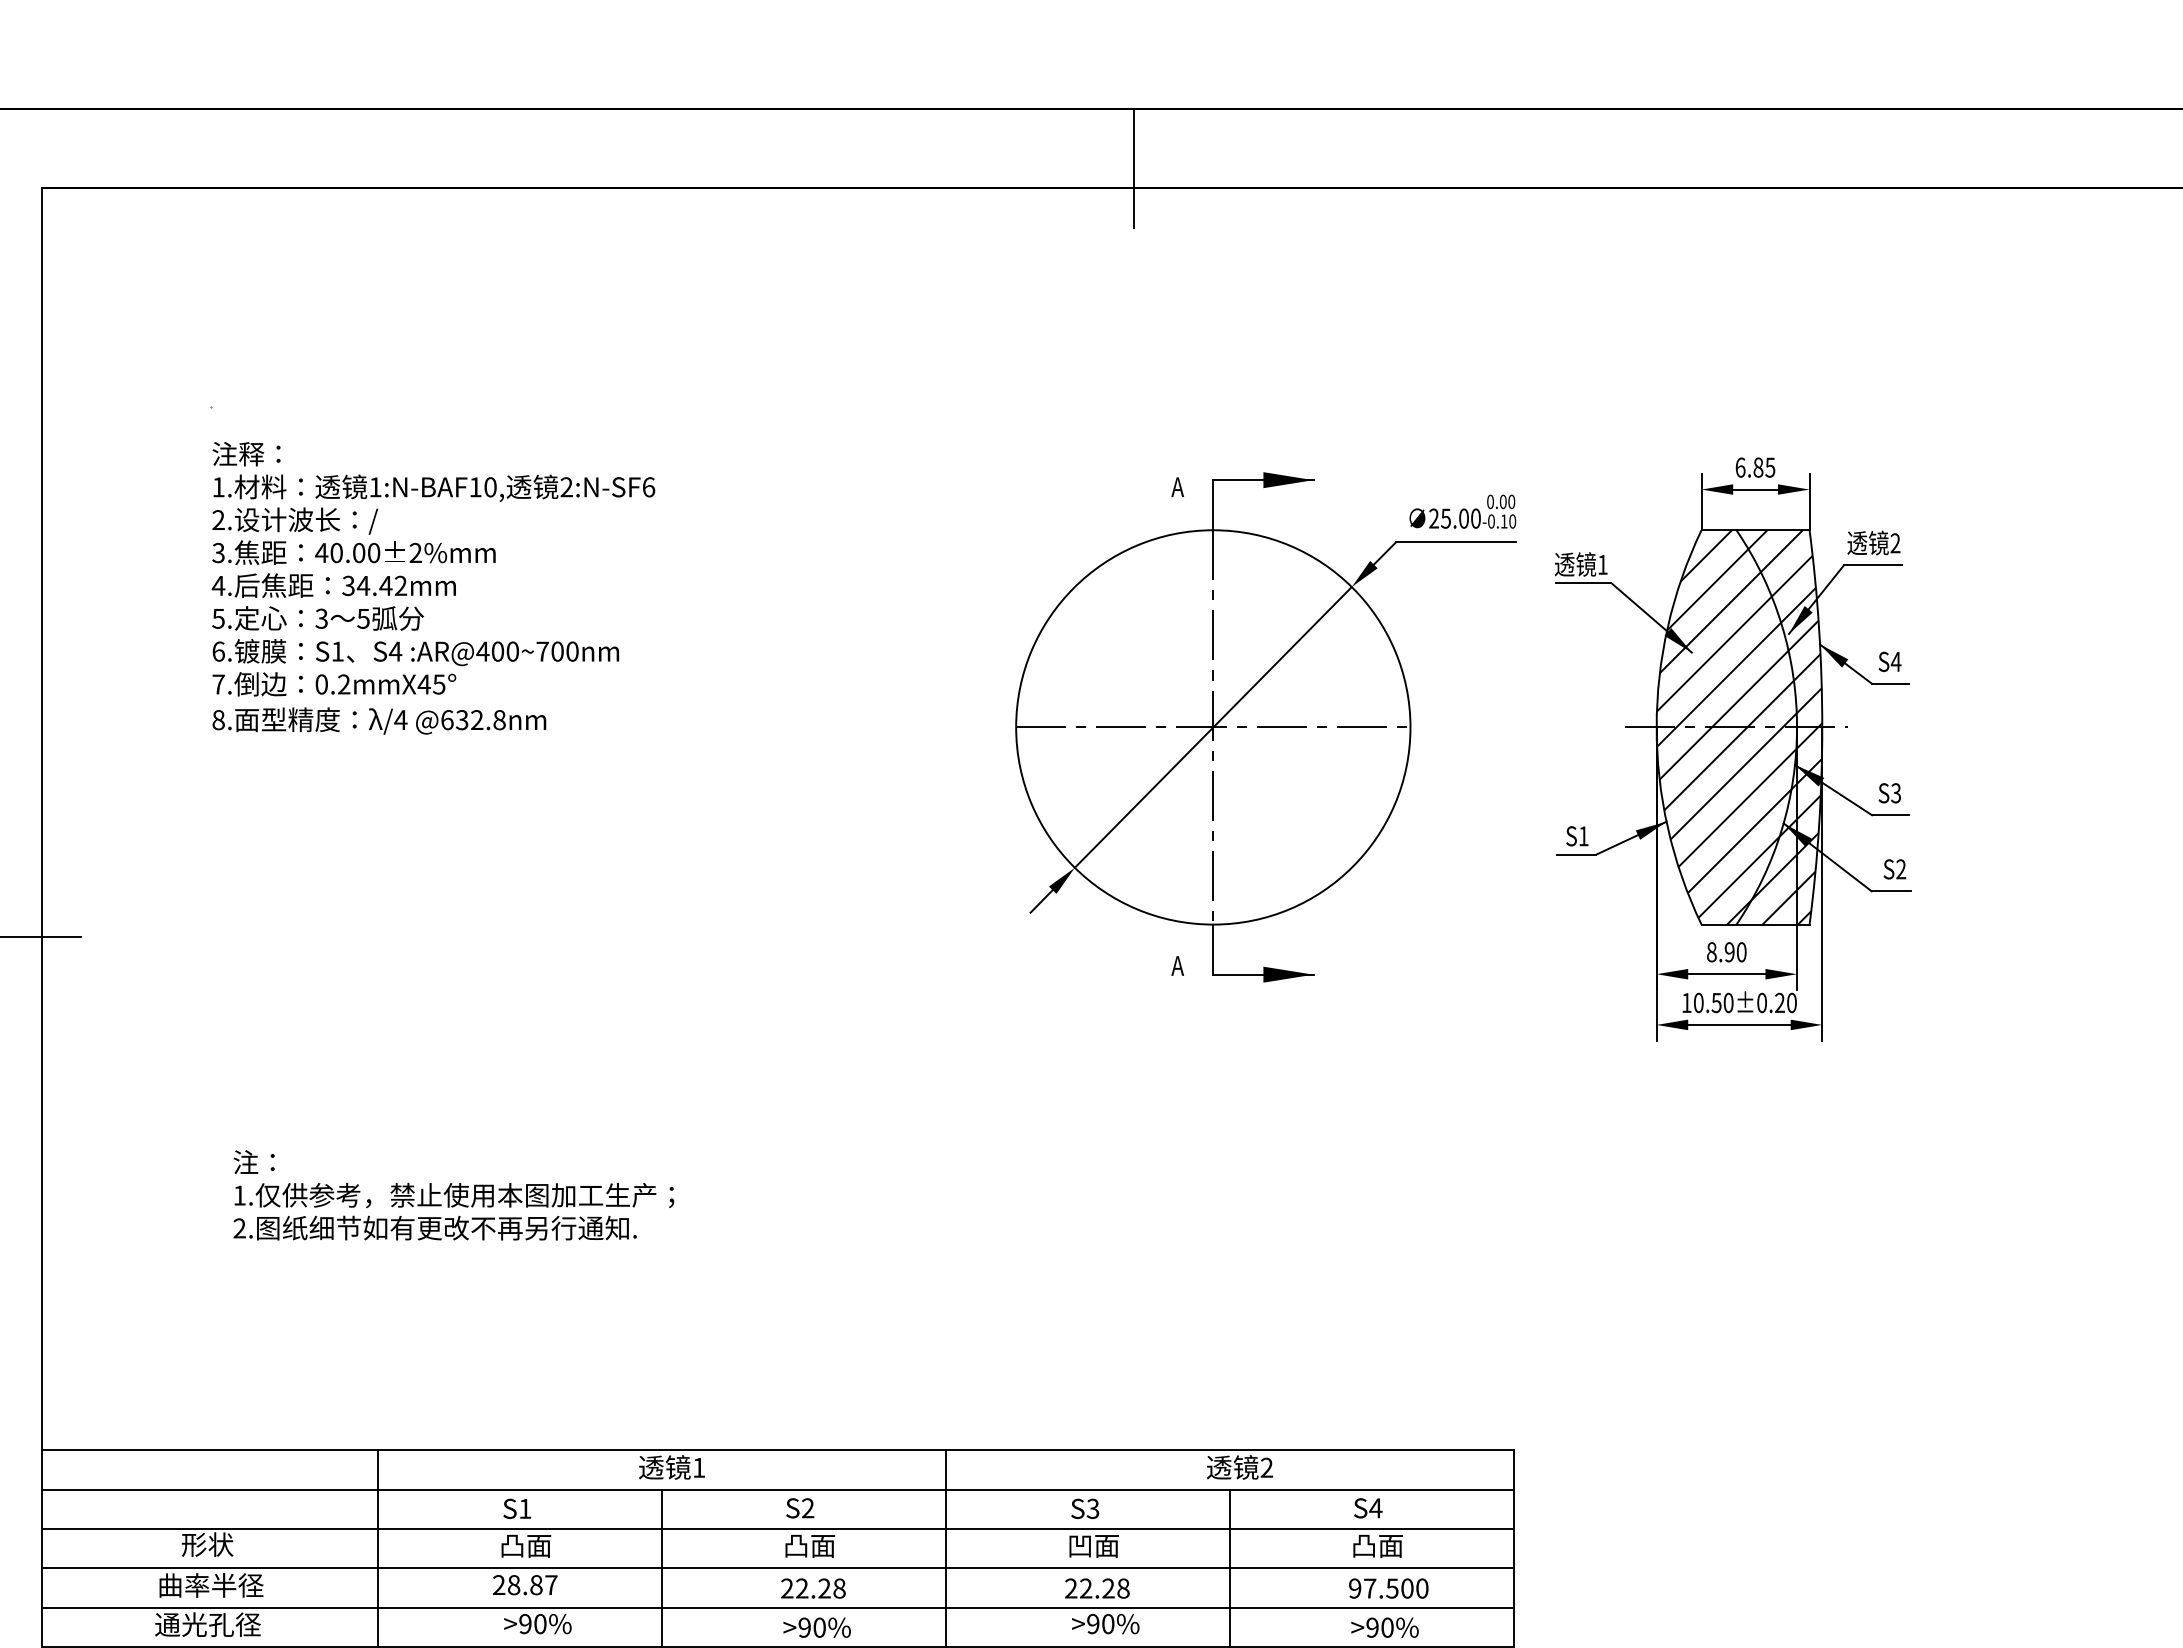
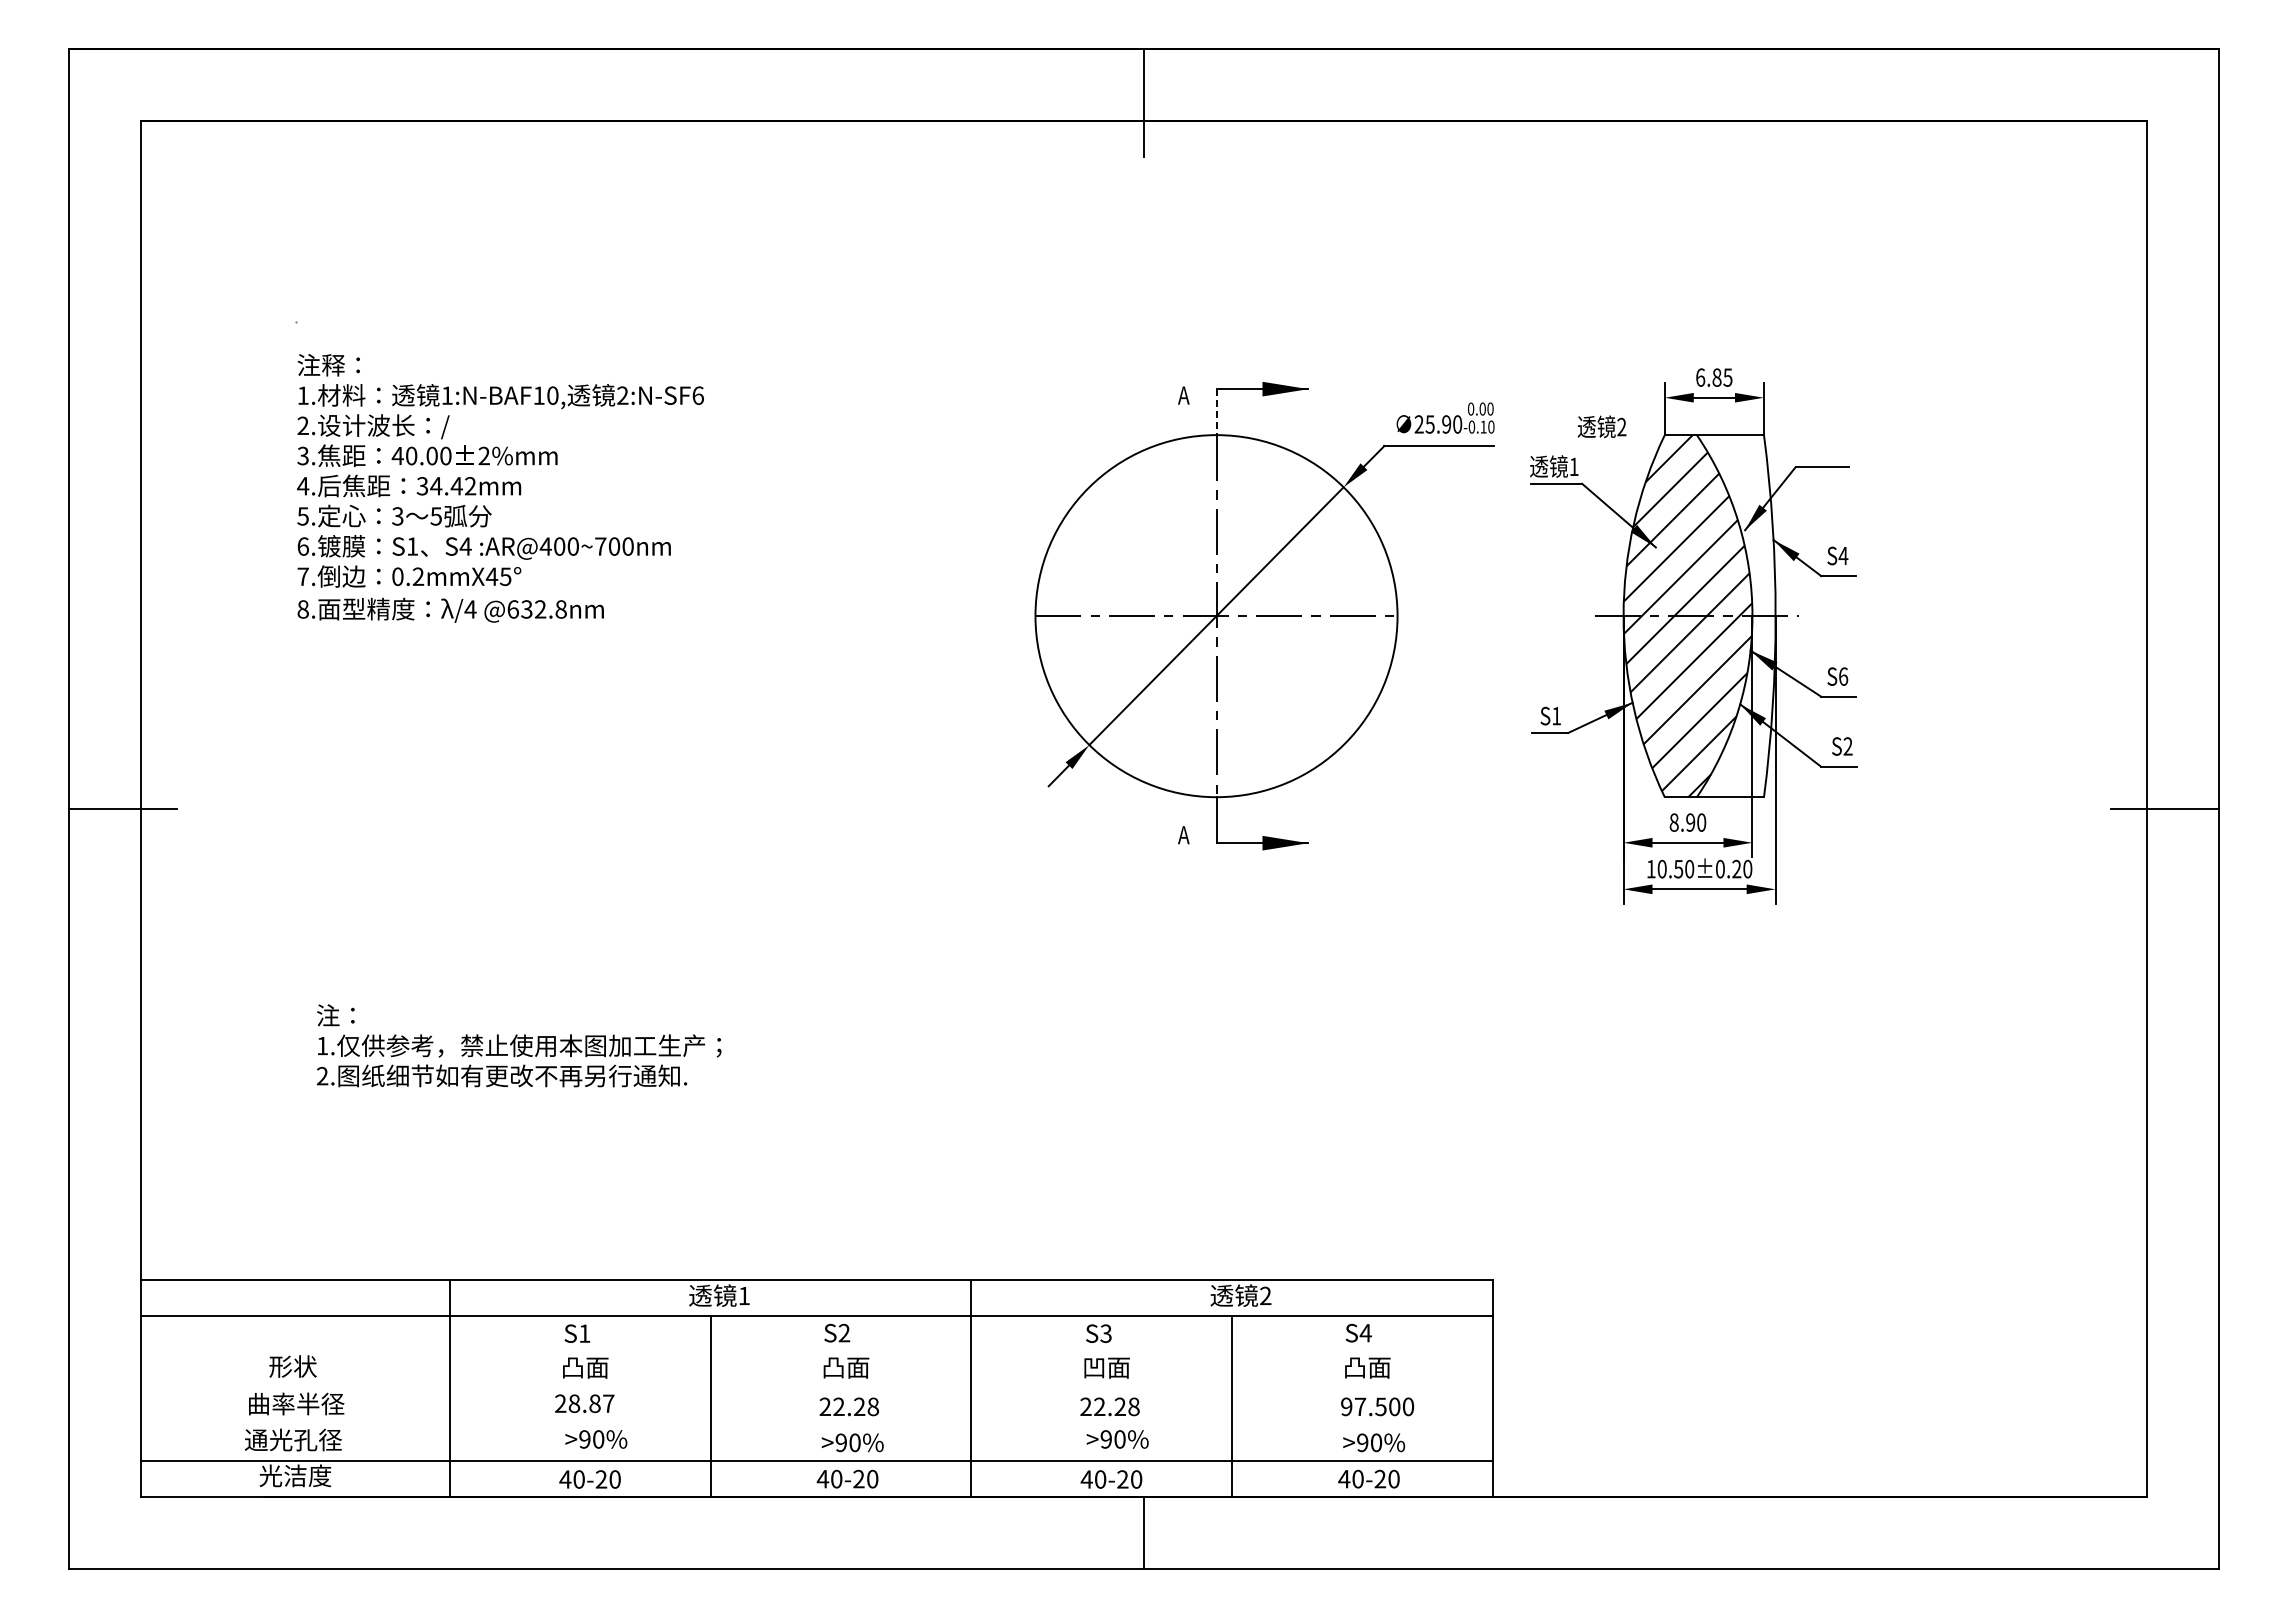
line: (1213, 505) -> (1216, 412), solid -> dashed
text: (1463, 518) -> (1446, 424), 25.00 -> 25.90
text: (1873, 542) -> (1601, 426), moved
hatch: (1778, 727) -> (1735, 616), removed
text: (1896, 793) -> (1843, 676), S3 -> S6
line: (777, 1529) -> (816, 1352), removed
line: (777, 1568) -> (816, 1388), removed
line: (777, 1607) -> (816, 1424), removed

